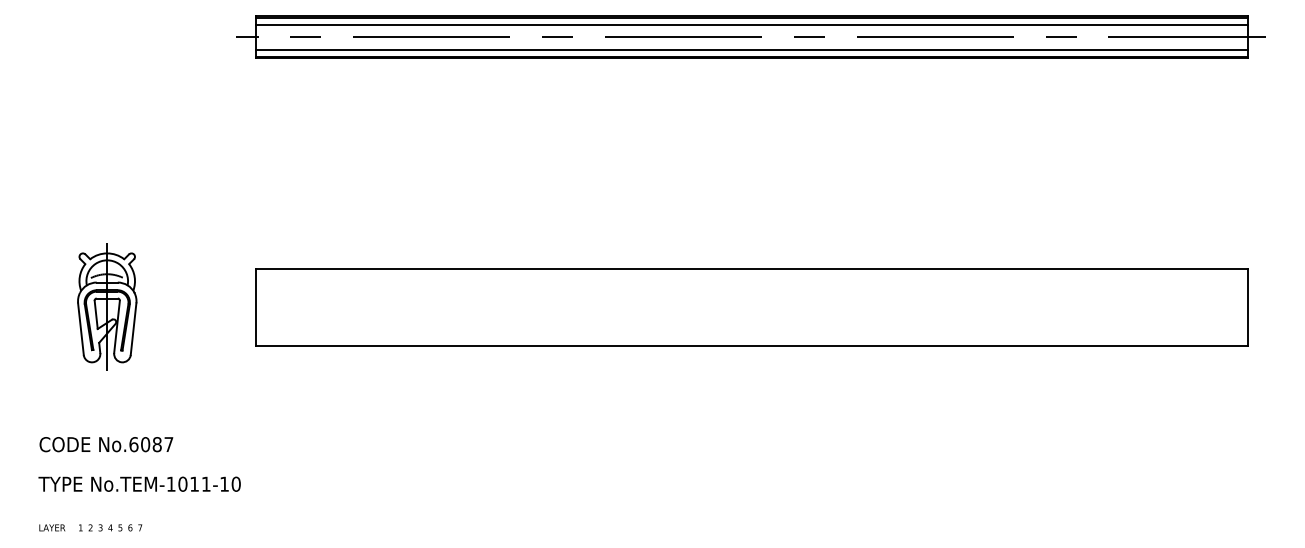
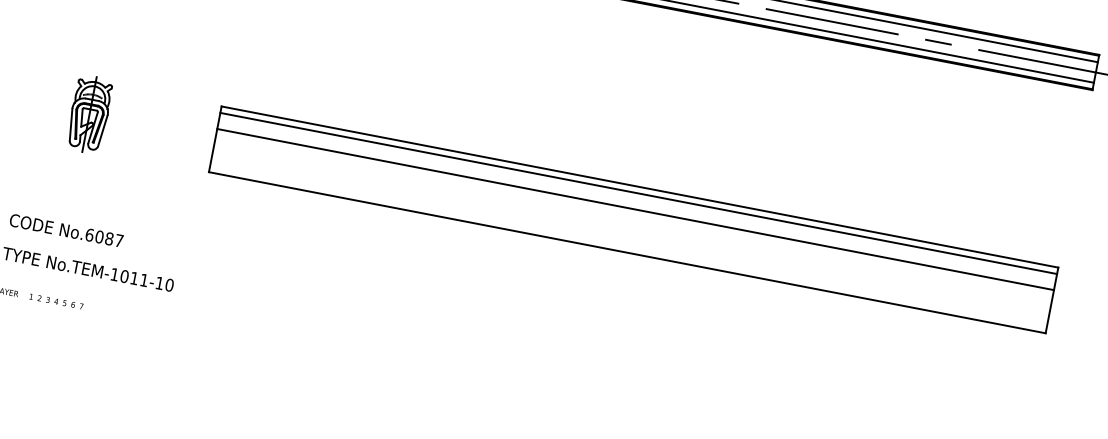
line: (751, 276) -> (638, 193), added
line: (751, 295) -> (635, 209), added
part: (106, 306) -> (89, 114), size x0.71

